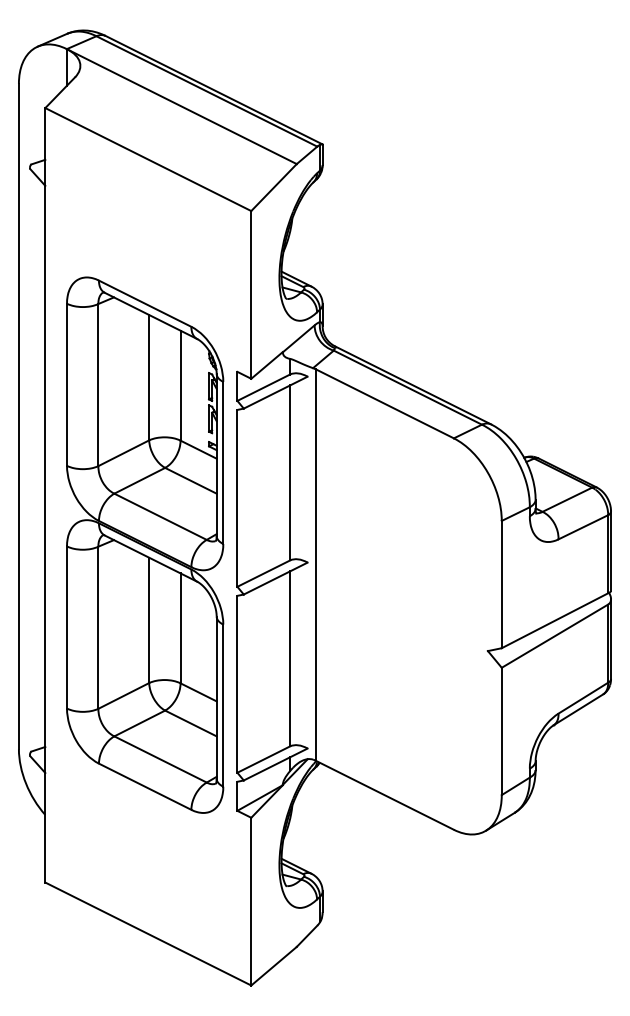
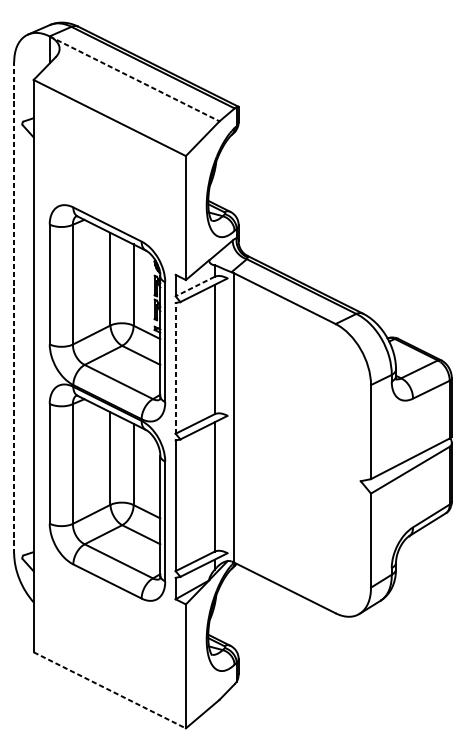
line: (181, 106) -> (134, 78), solid -> dashed
line: (263, 387) -> (194, 286), solid -> dashed
line: (18, 416) -> (13, 307), solid -> dashed
line: (237, 497) -> (175, 367), solid -> dashed
line: (148, 934) -> (109, 690), solid -> dashed

